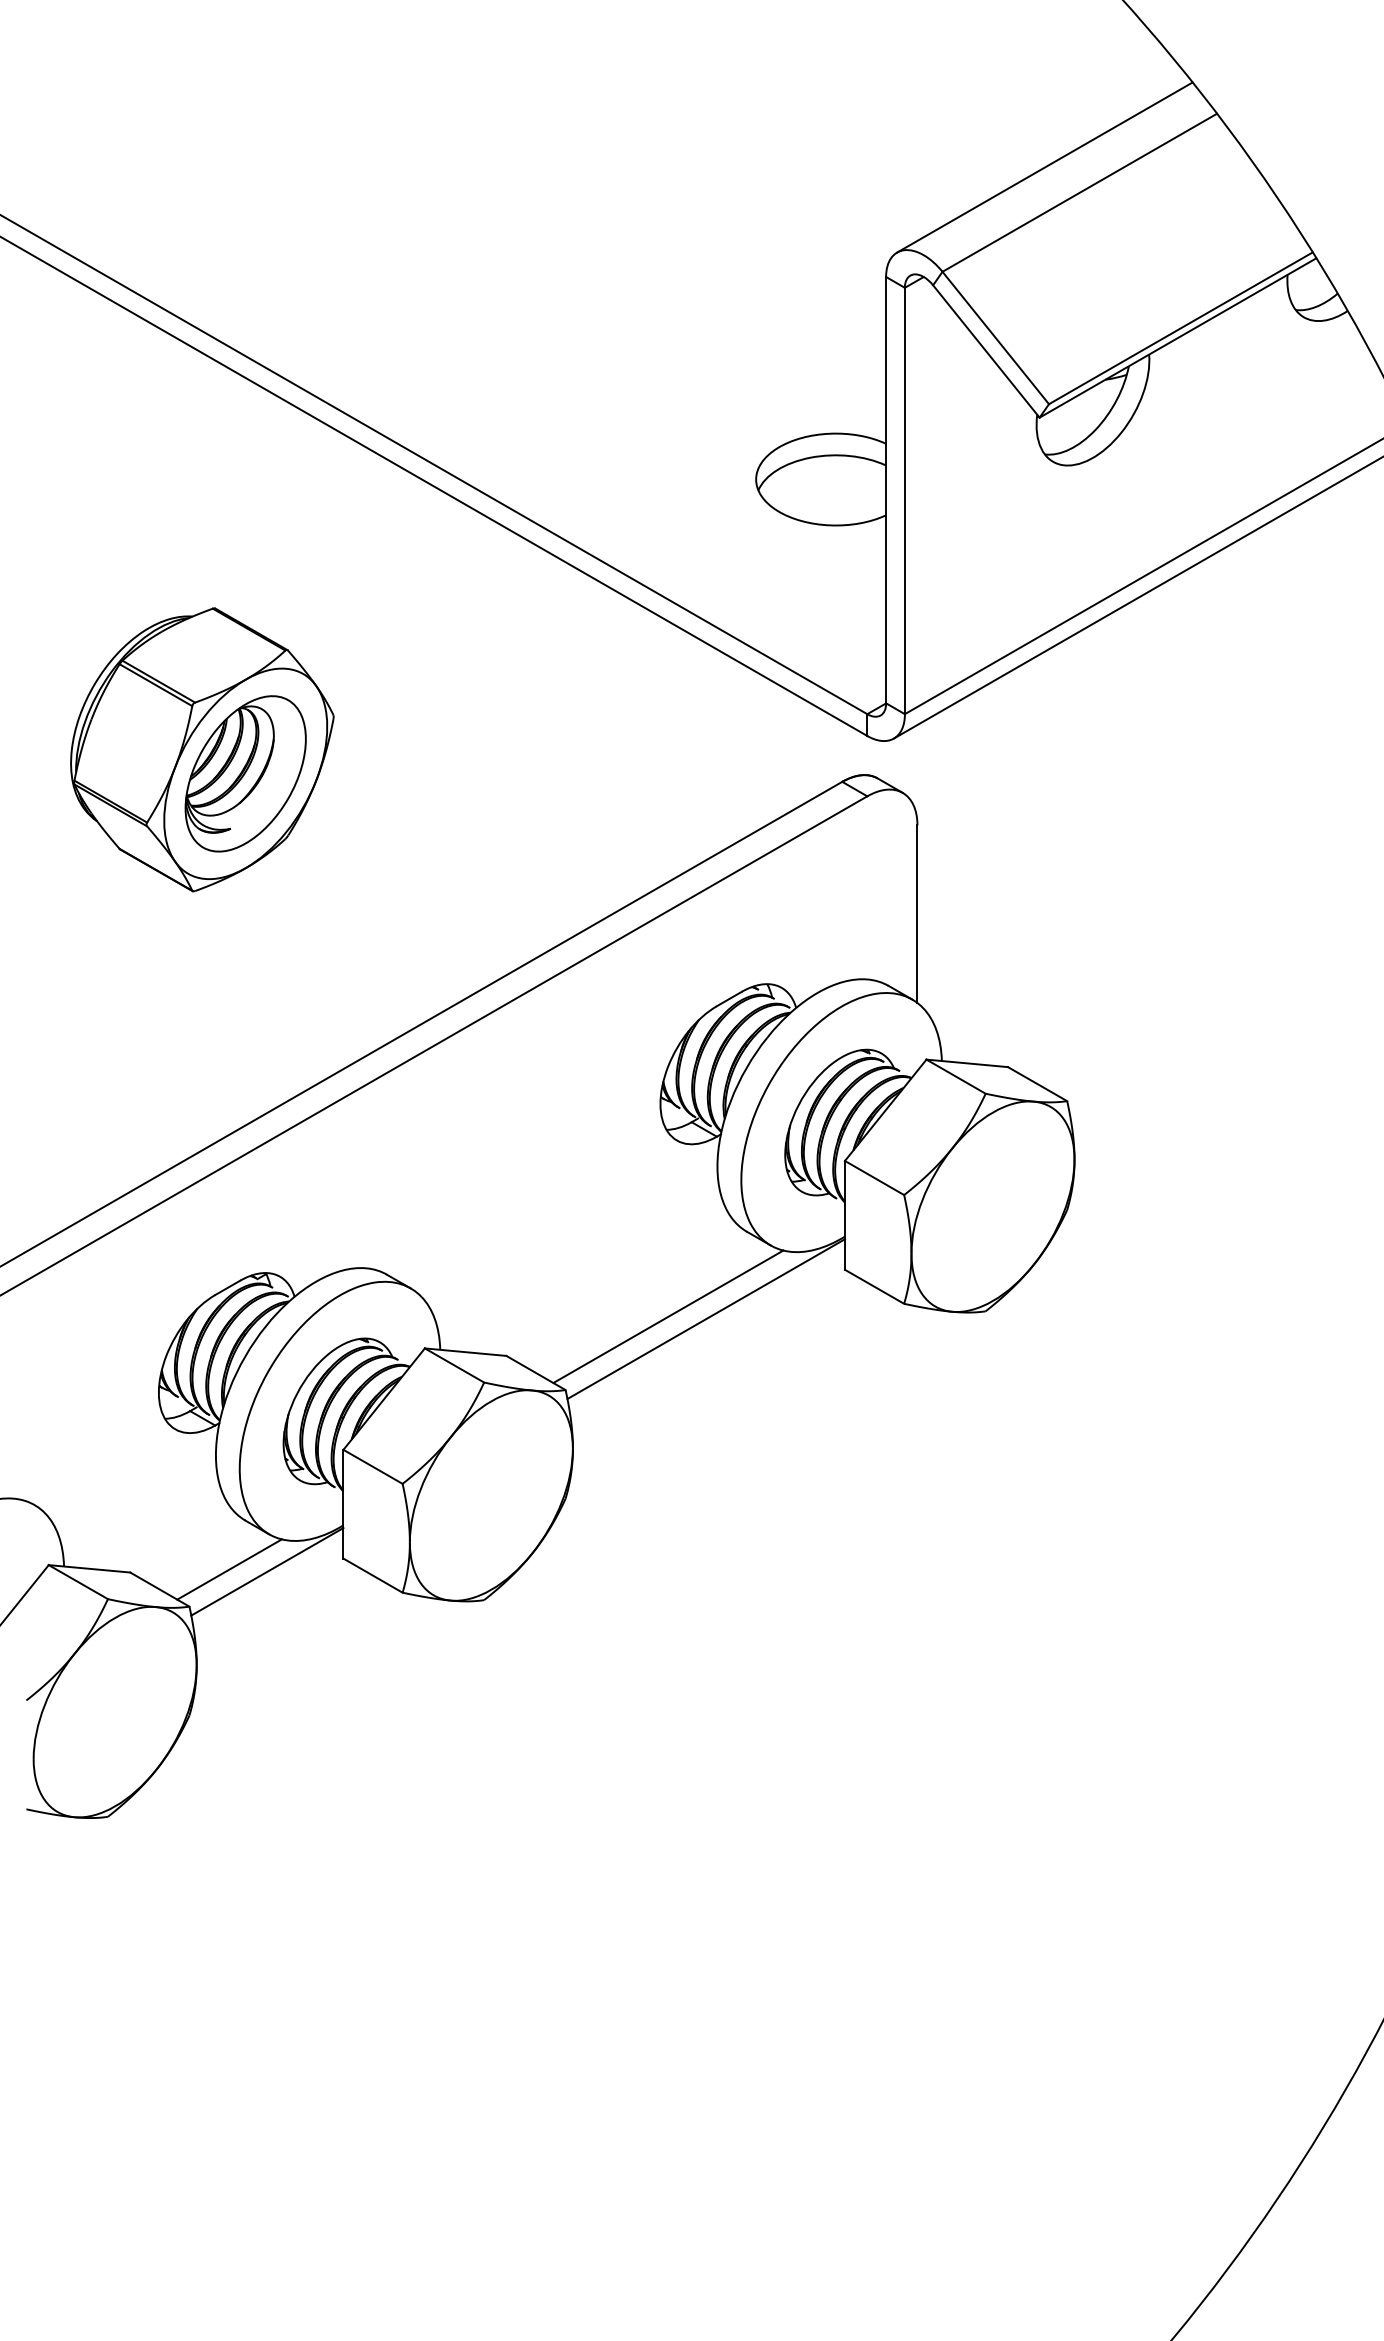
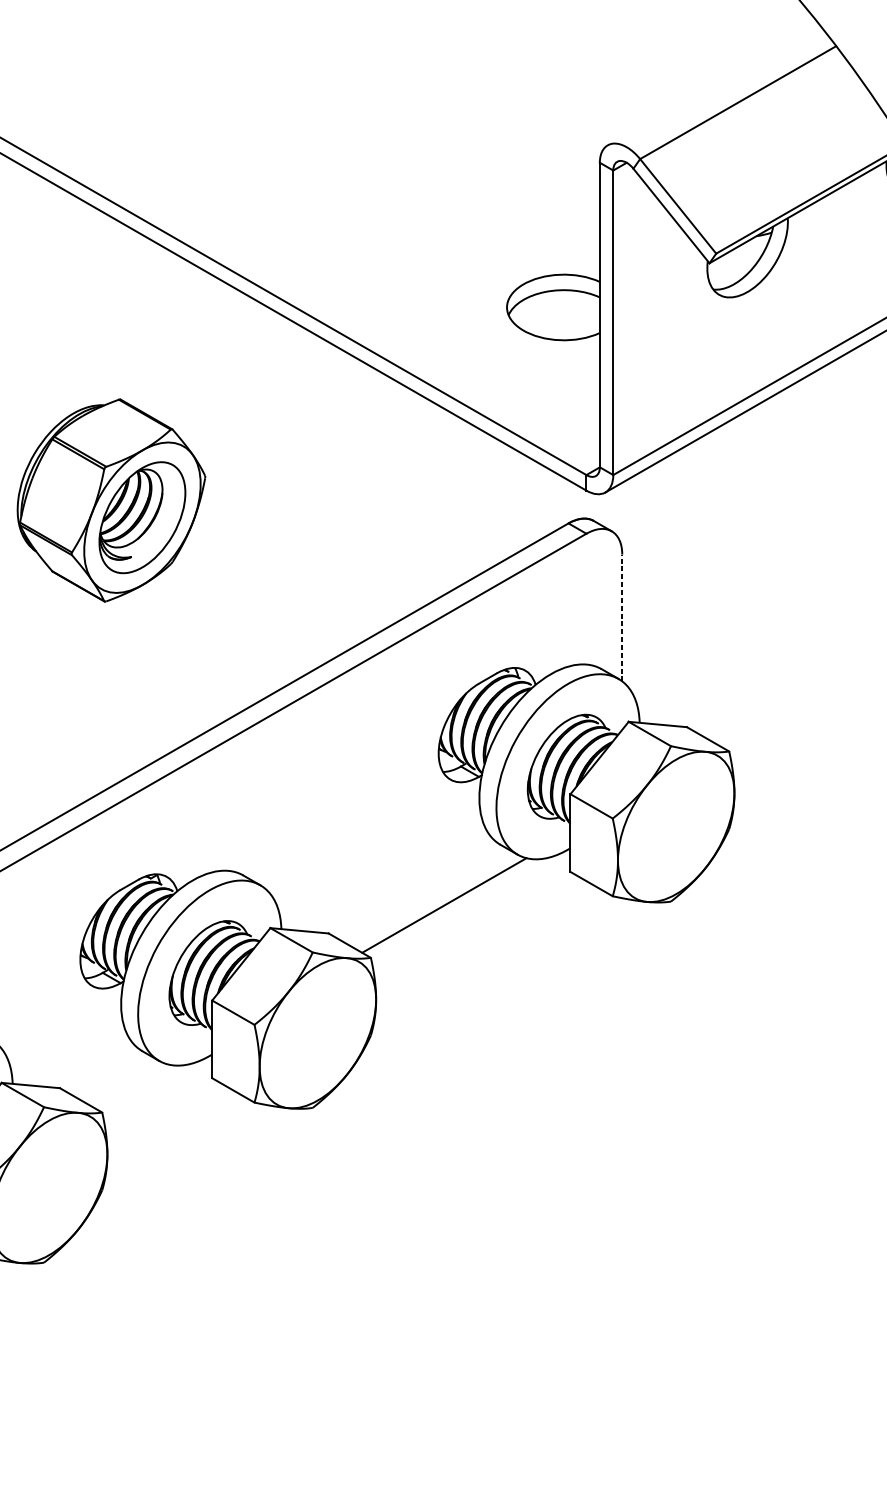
line: (1044, 167) -> (712, 84), removed
line: (917, 914) -> (622, 618), solid -> dashed
line: (705, 1319) -> (470, 907), removed
line: (229, 1569) -> (130, 1086), removed
line: (267, 1571) -> (157, 1087), removed

